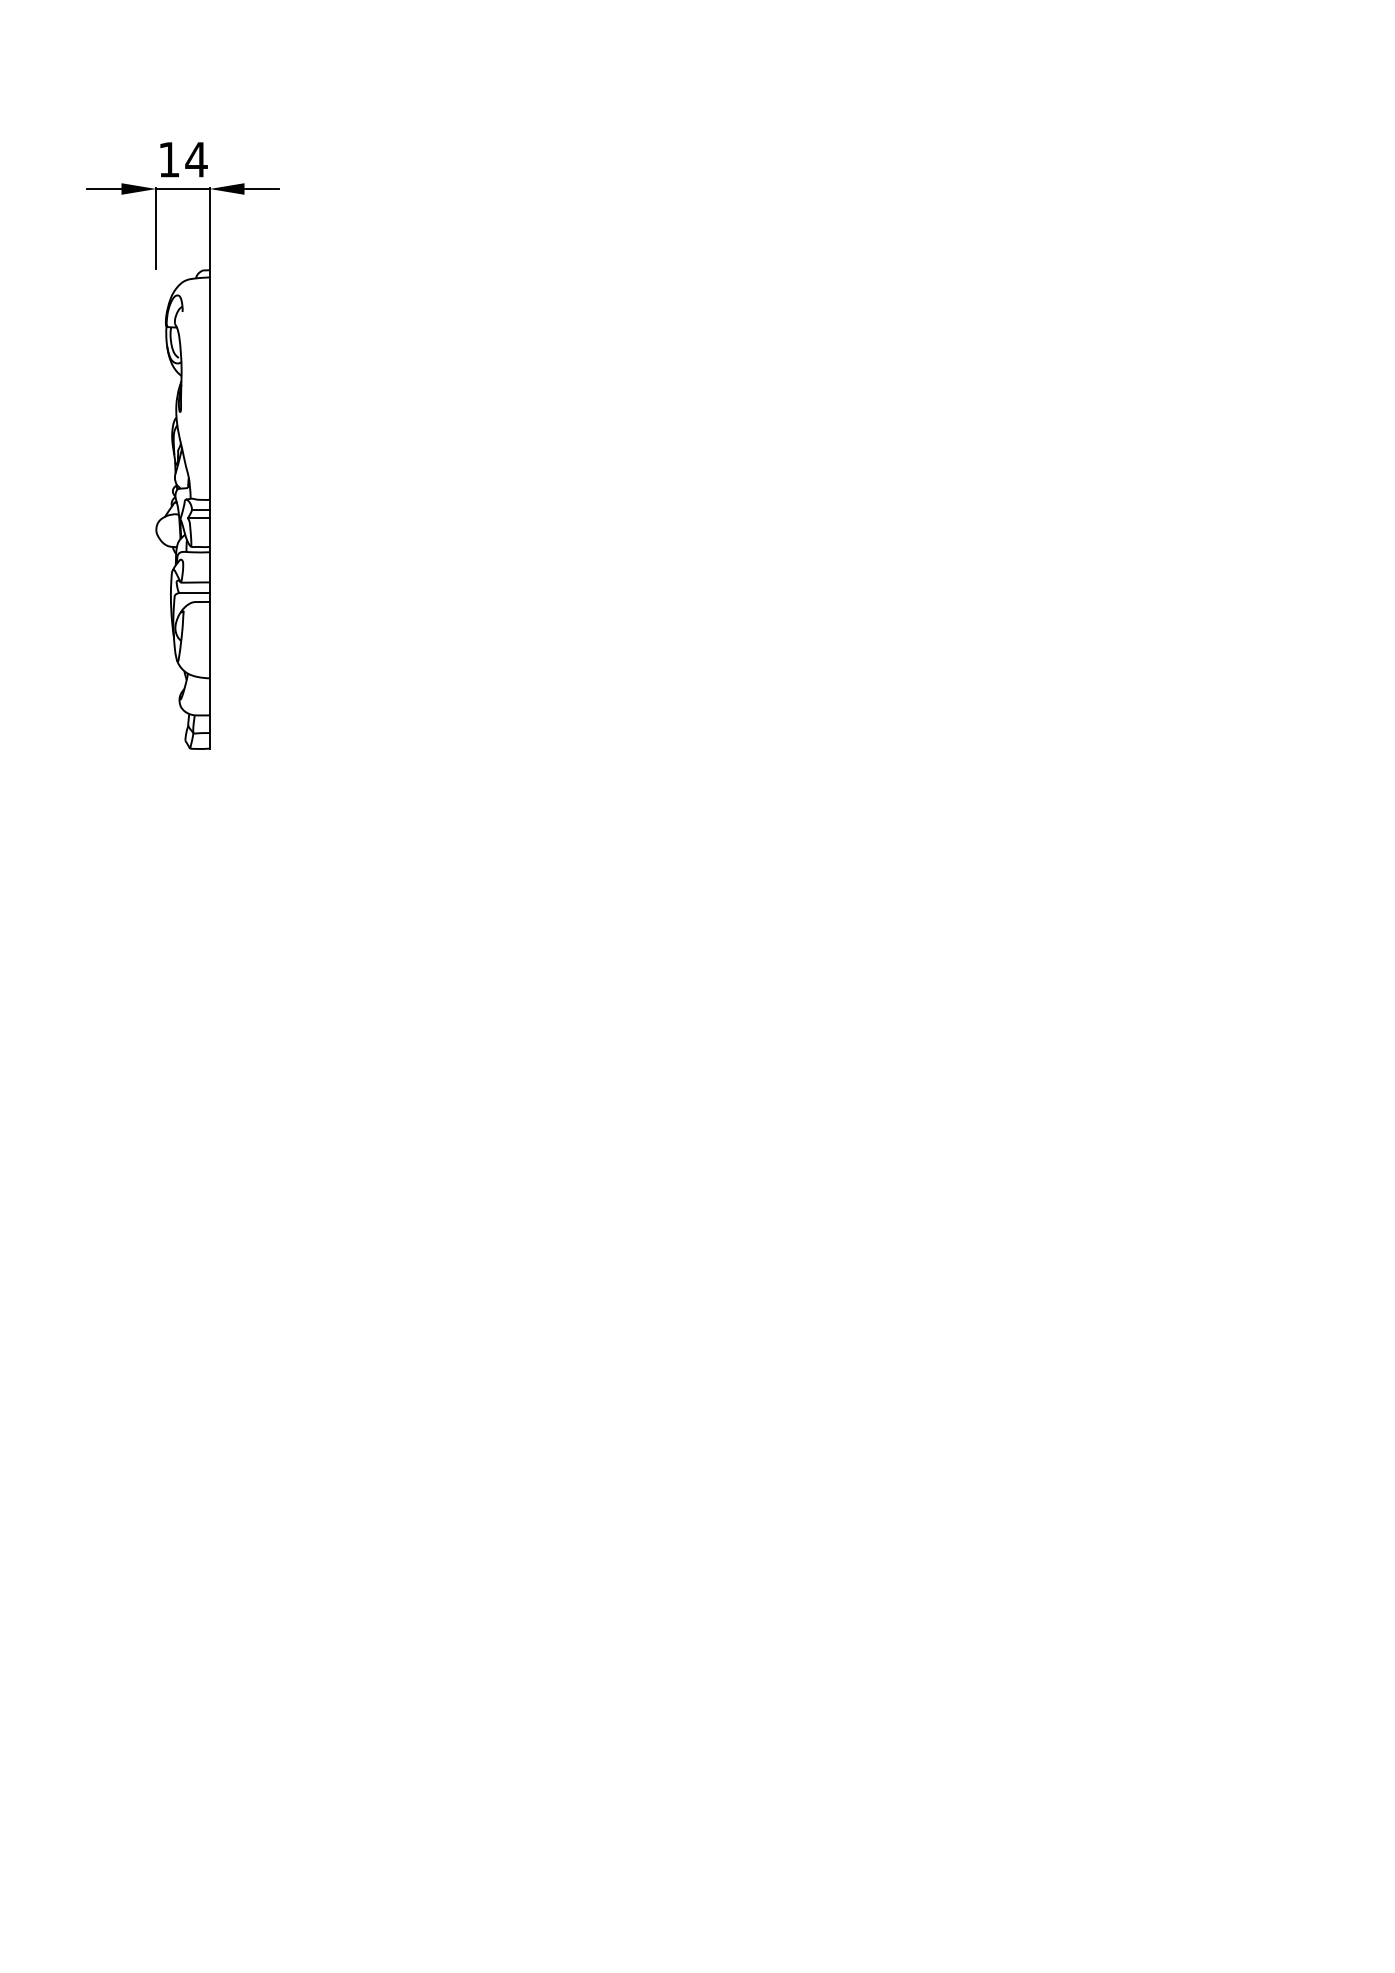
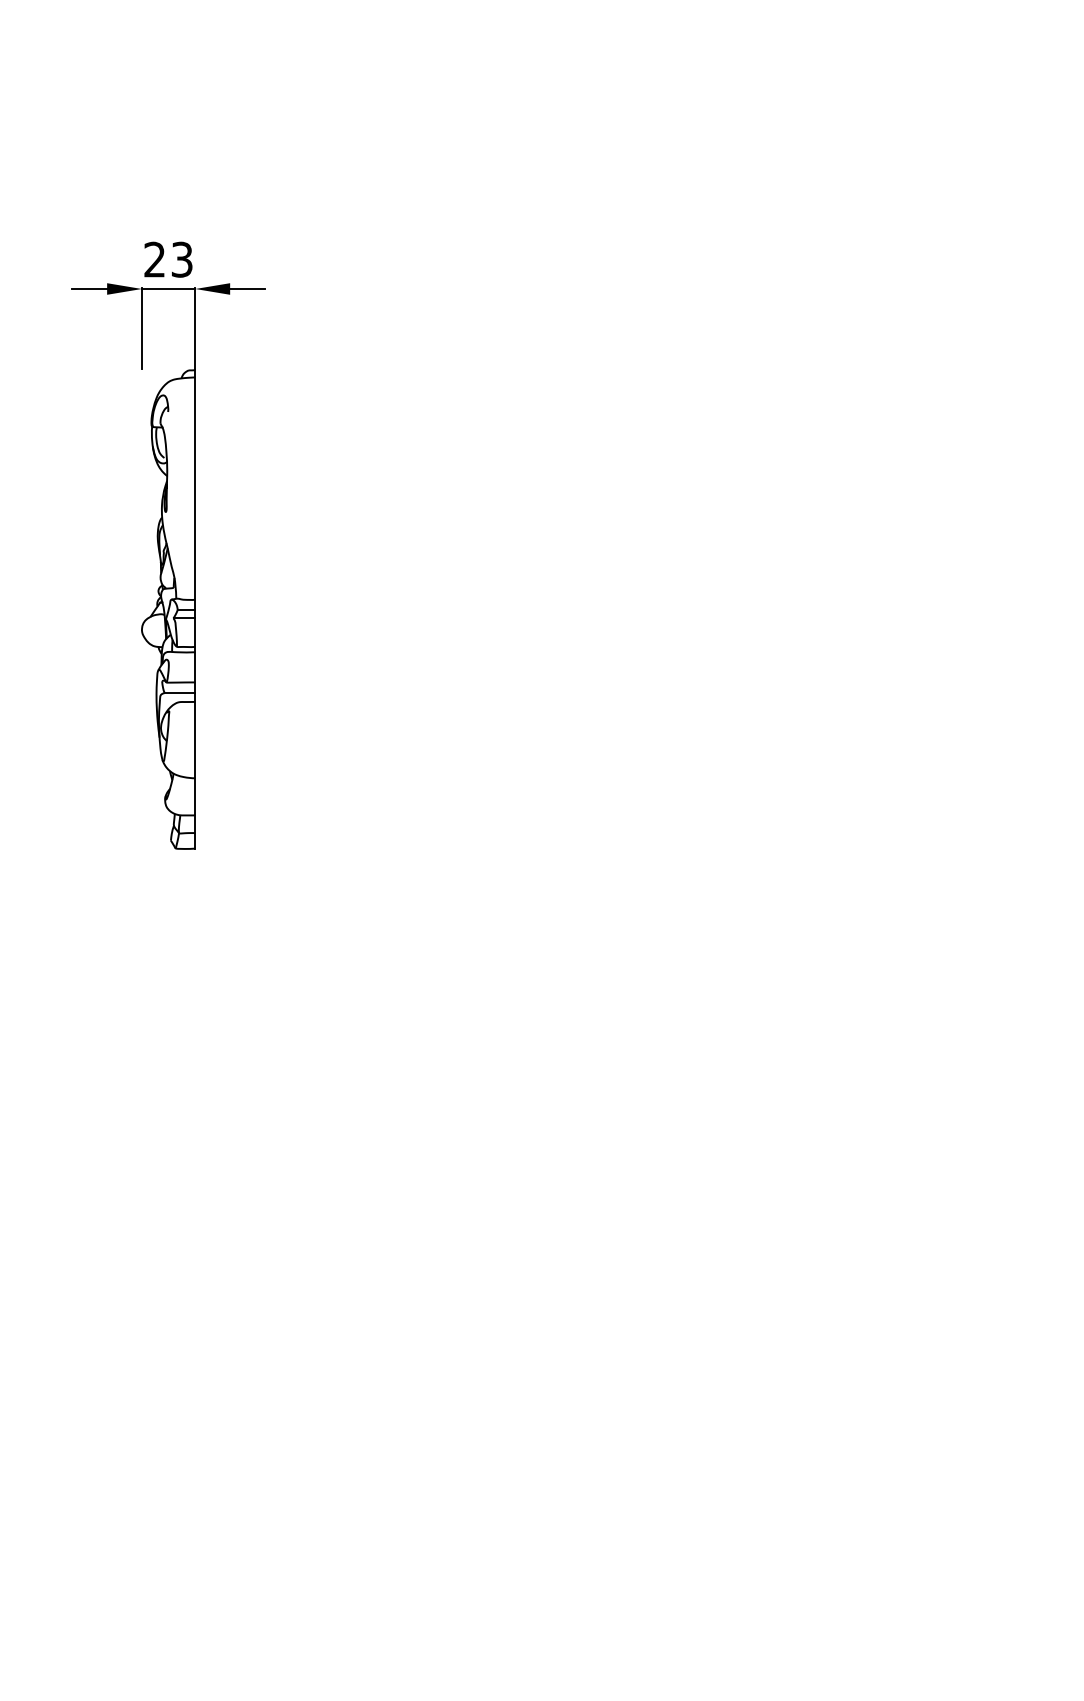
text: (182, 159) -> (168, 259), 14 -> 23

